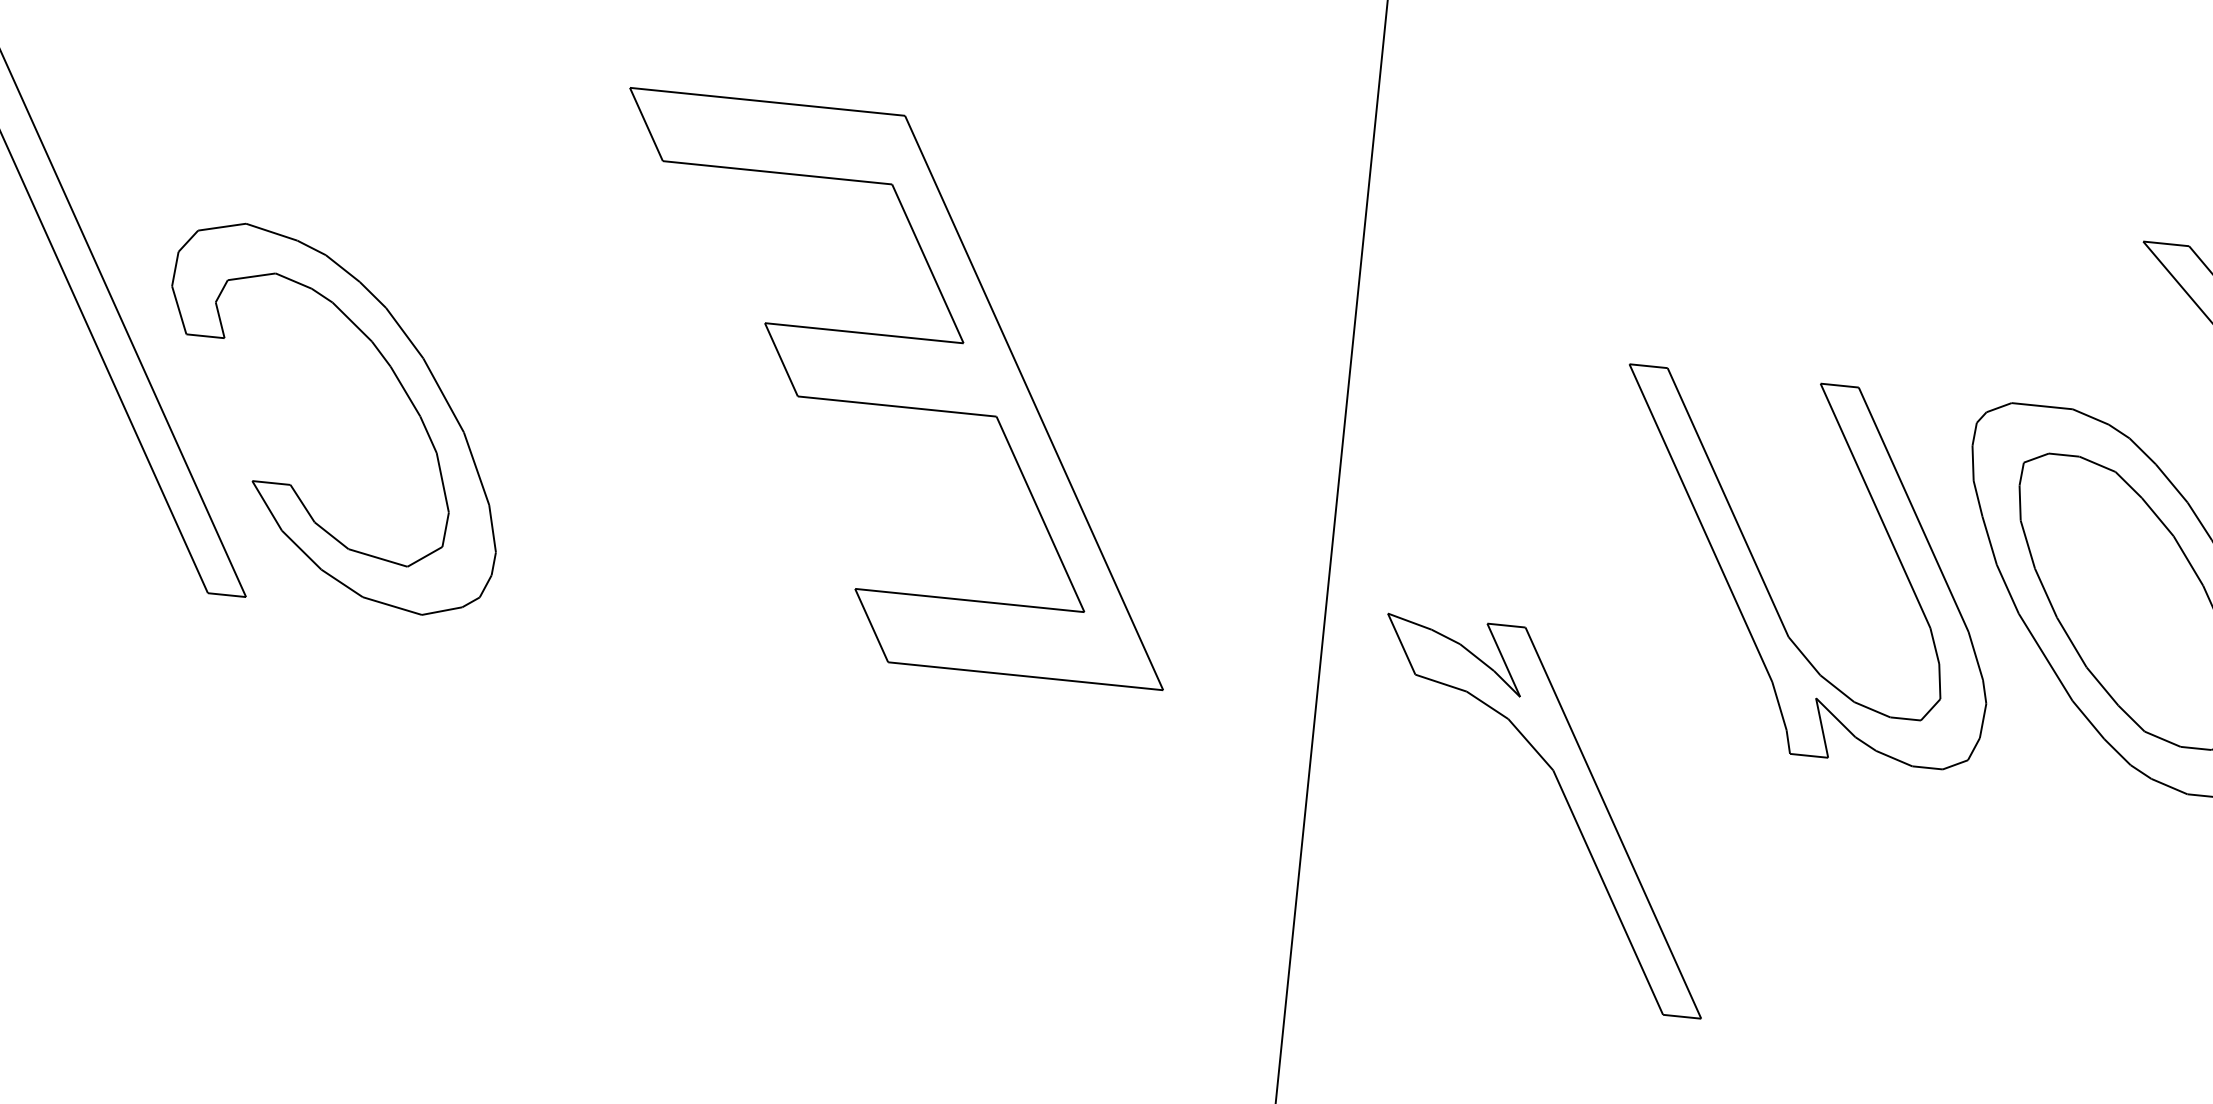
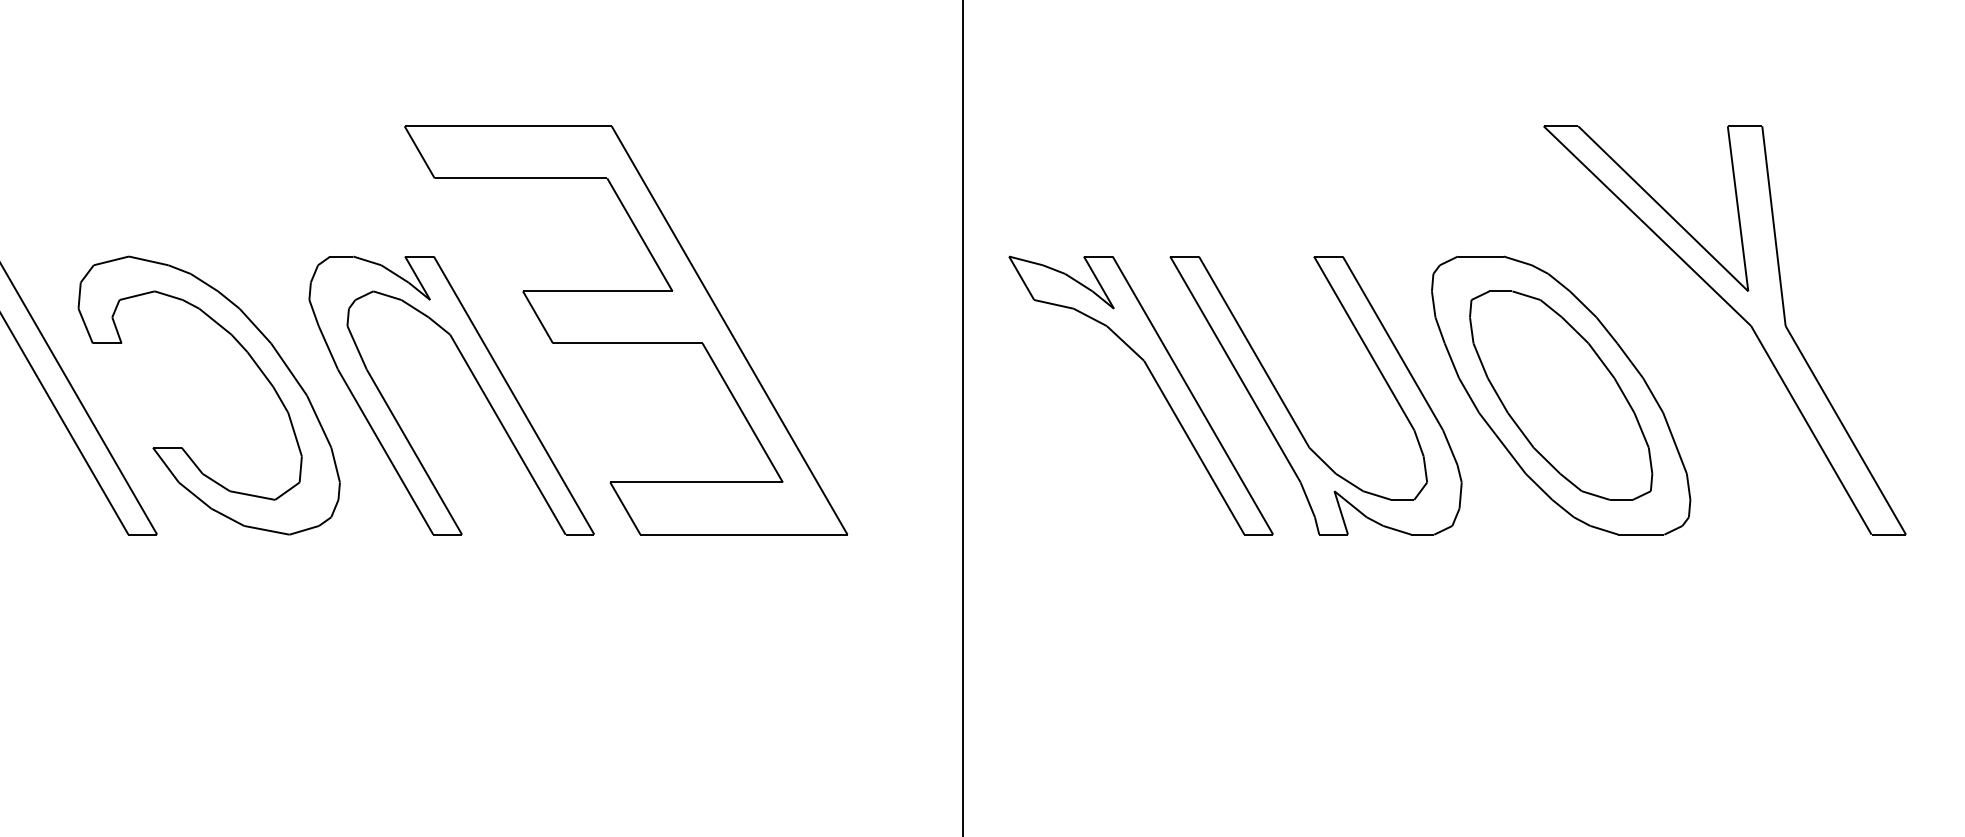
part: (690, 437) -> (476, 382), added
part: (1567, 806) -> (1157, 386), moved

